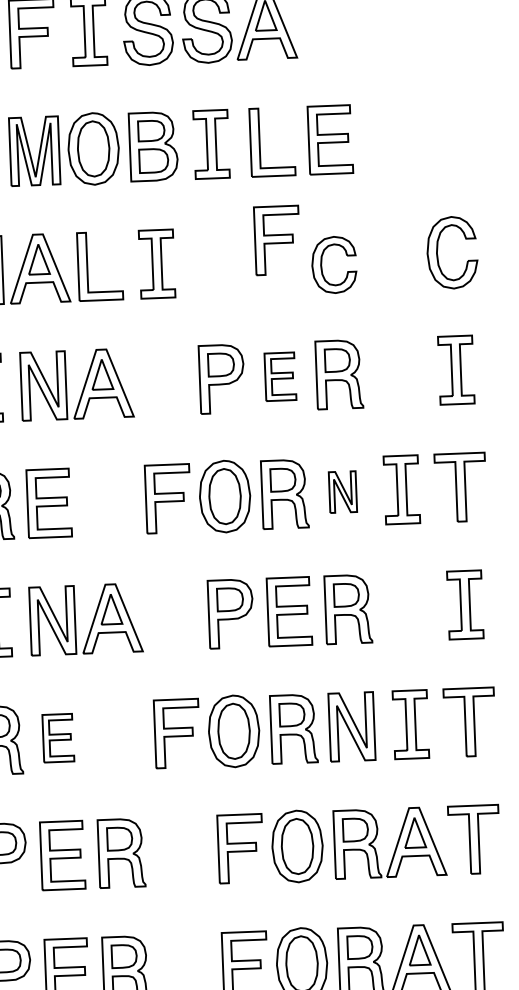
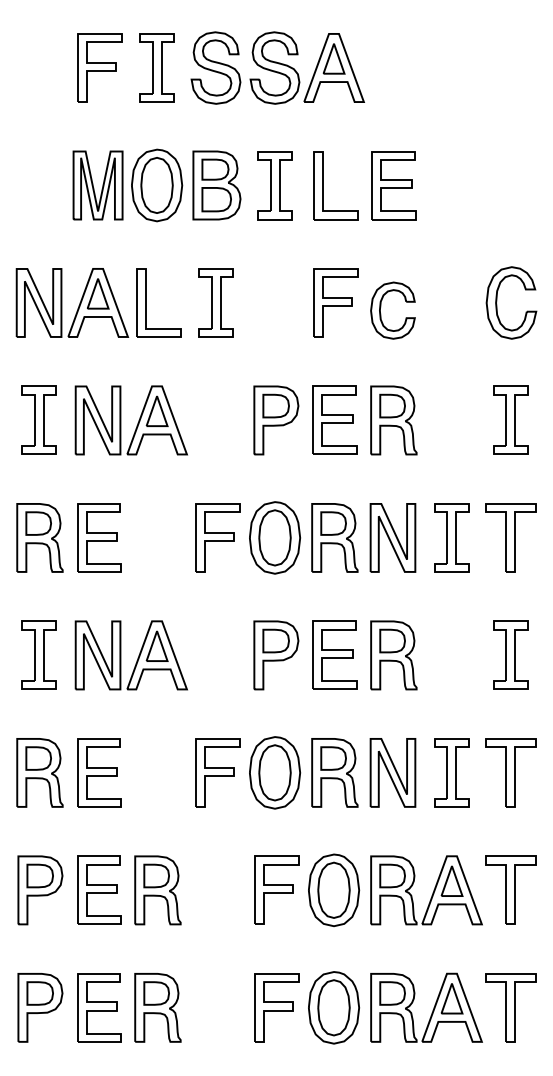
part: (276, 240) -> (335, 302), moved
part: (279, 375) -> (334, 419), size x1.43
part: (342, 491) -> (392, 537), size x1.67
part: (58, 737) -> (99, 772), size x1.43

